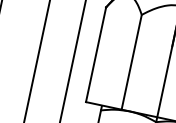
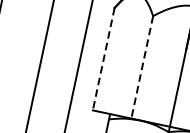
line: (95, 55) -> (103, 60), solid -> dashed
line: (131, 62) -> (142, 67), solid -> dashed

